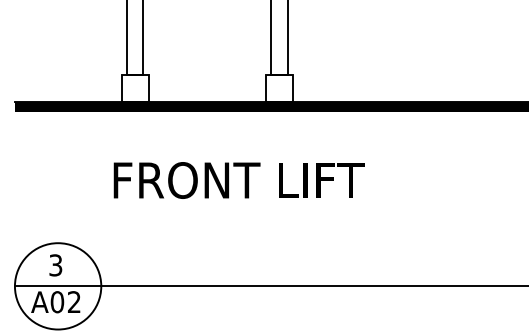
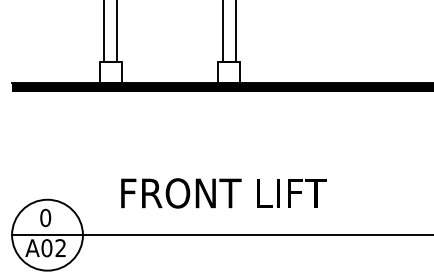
text: (238, 180) -> (223, 193), moved
text: (55, 265) -> (45, 218), 3 -> 0

